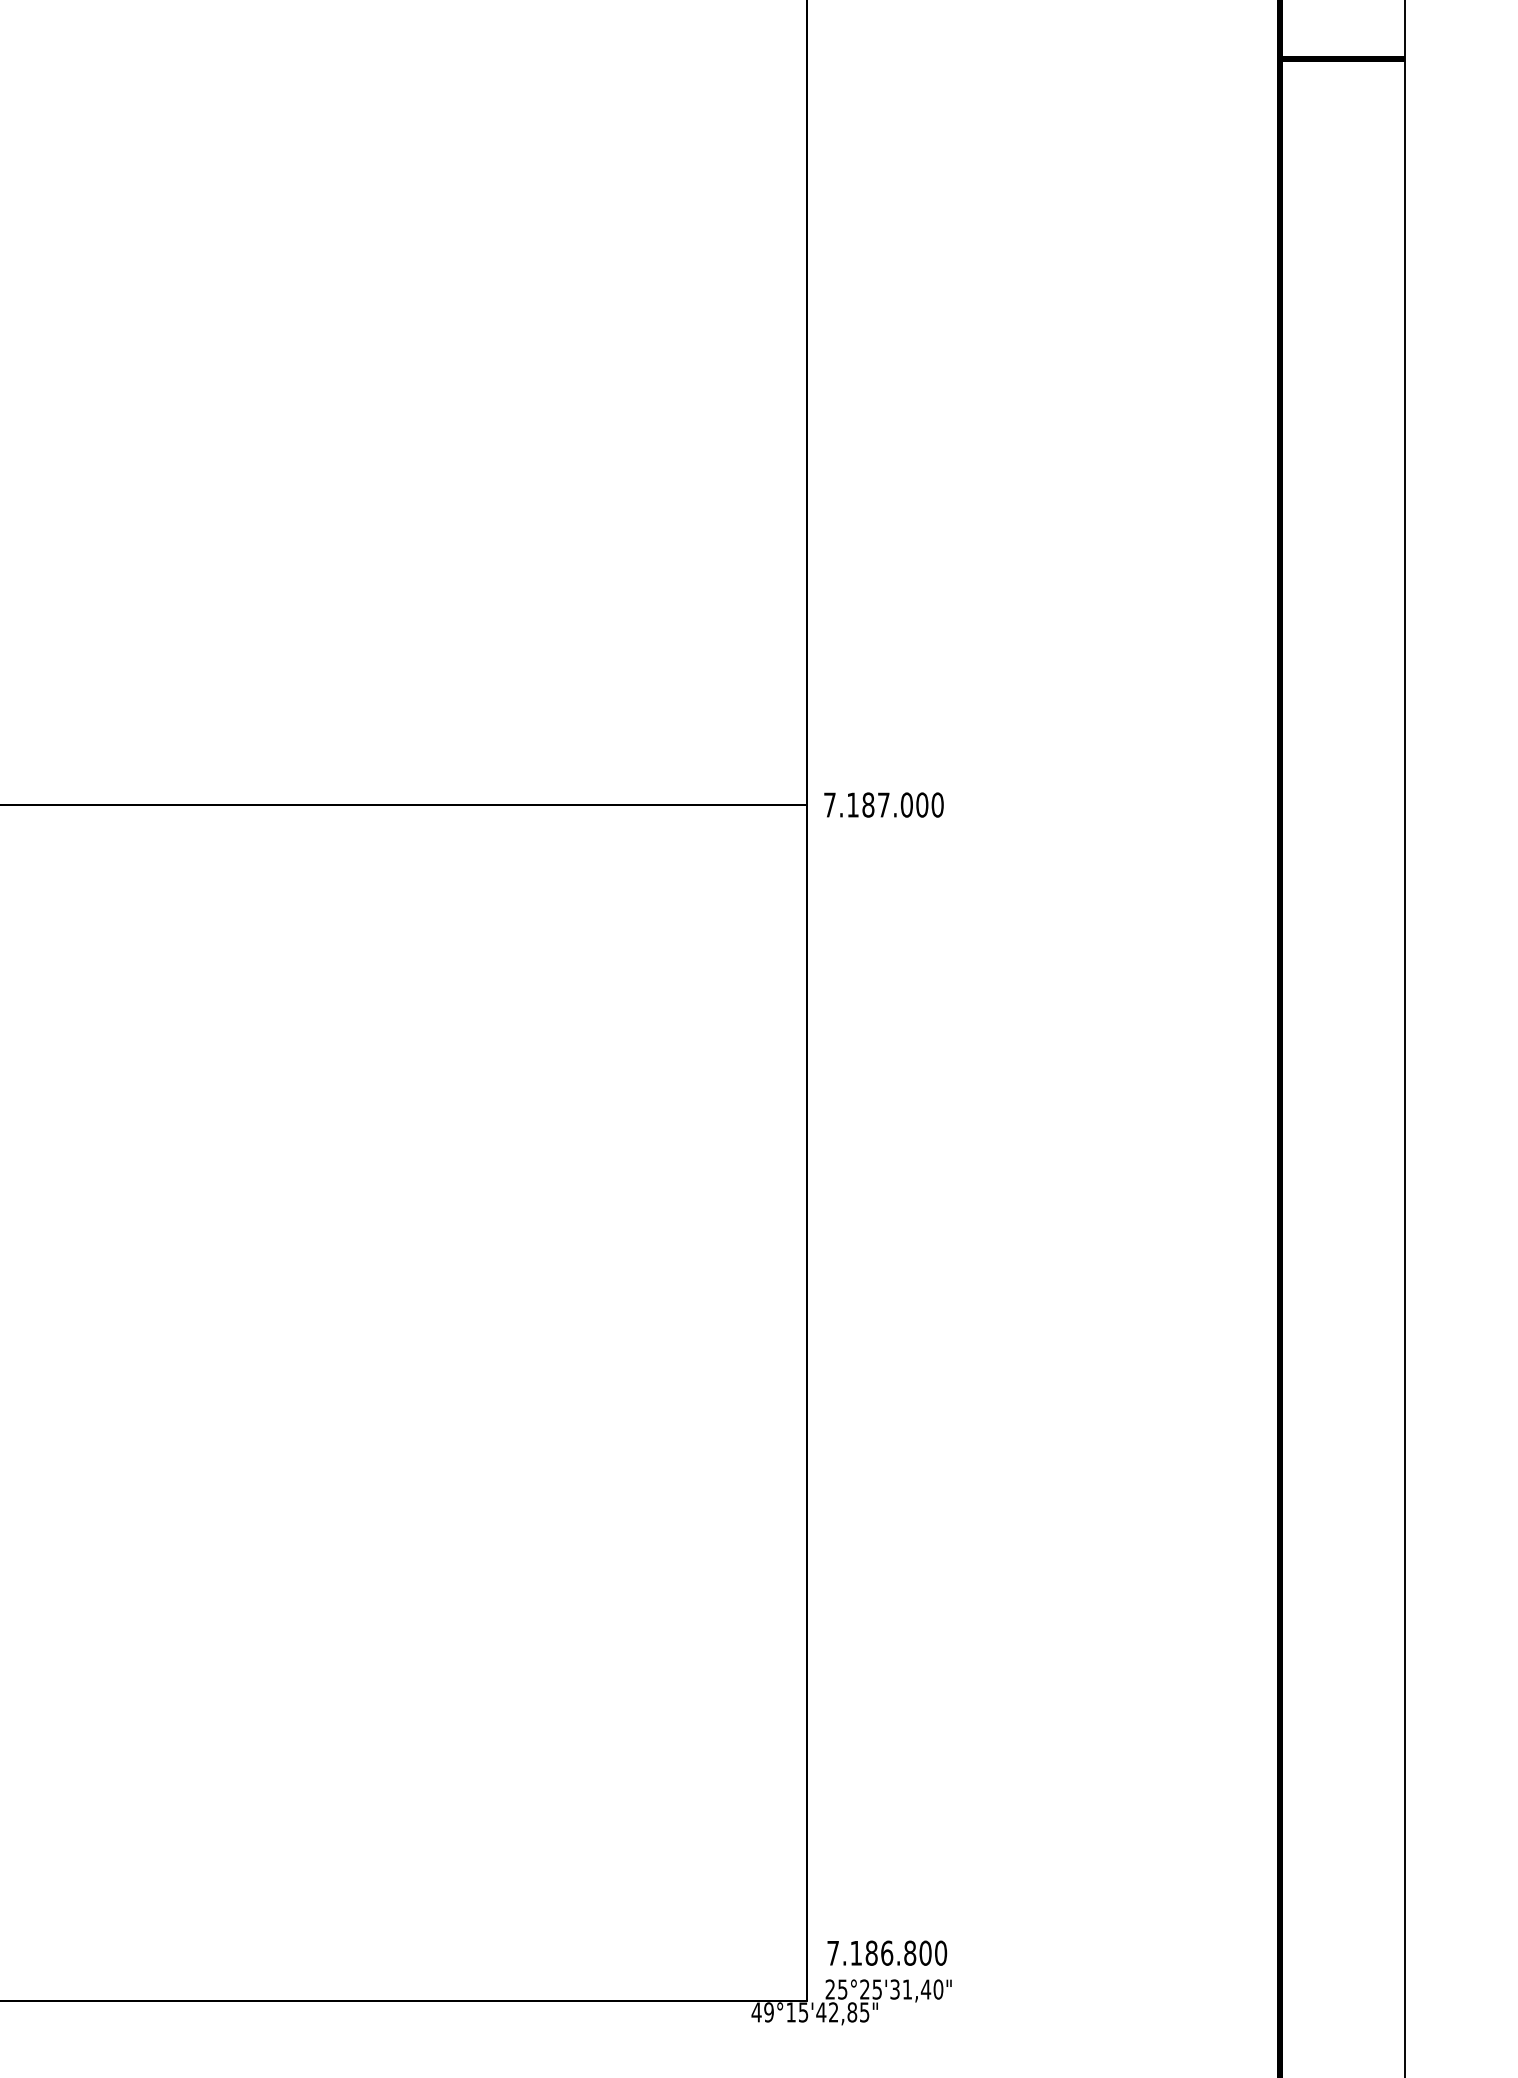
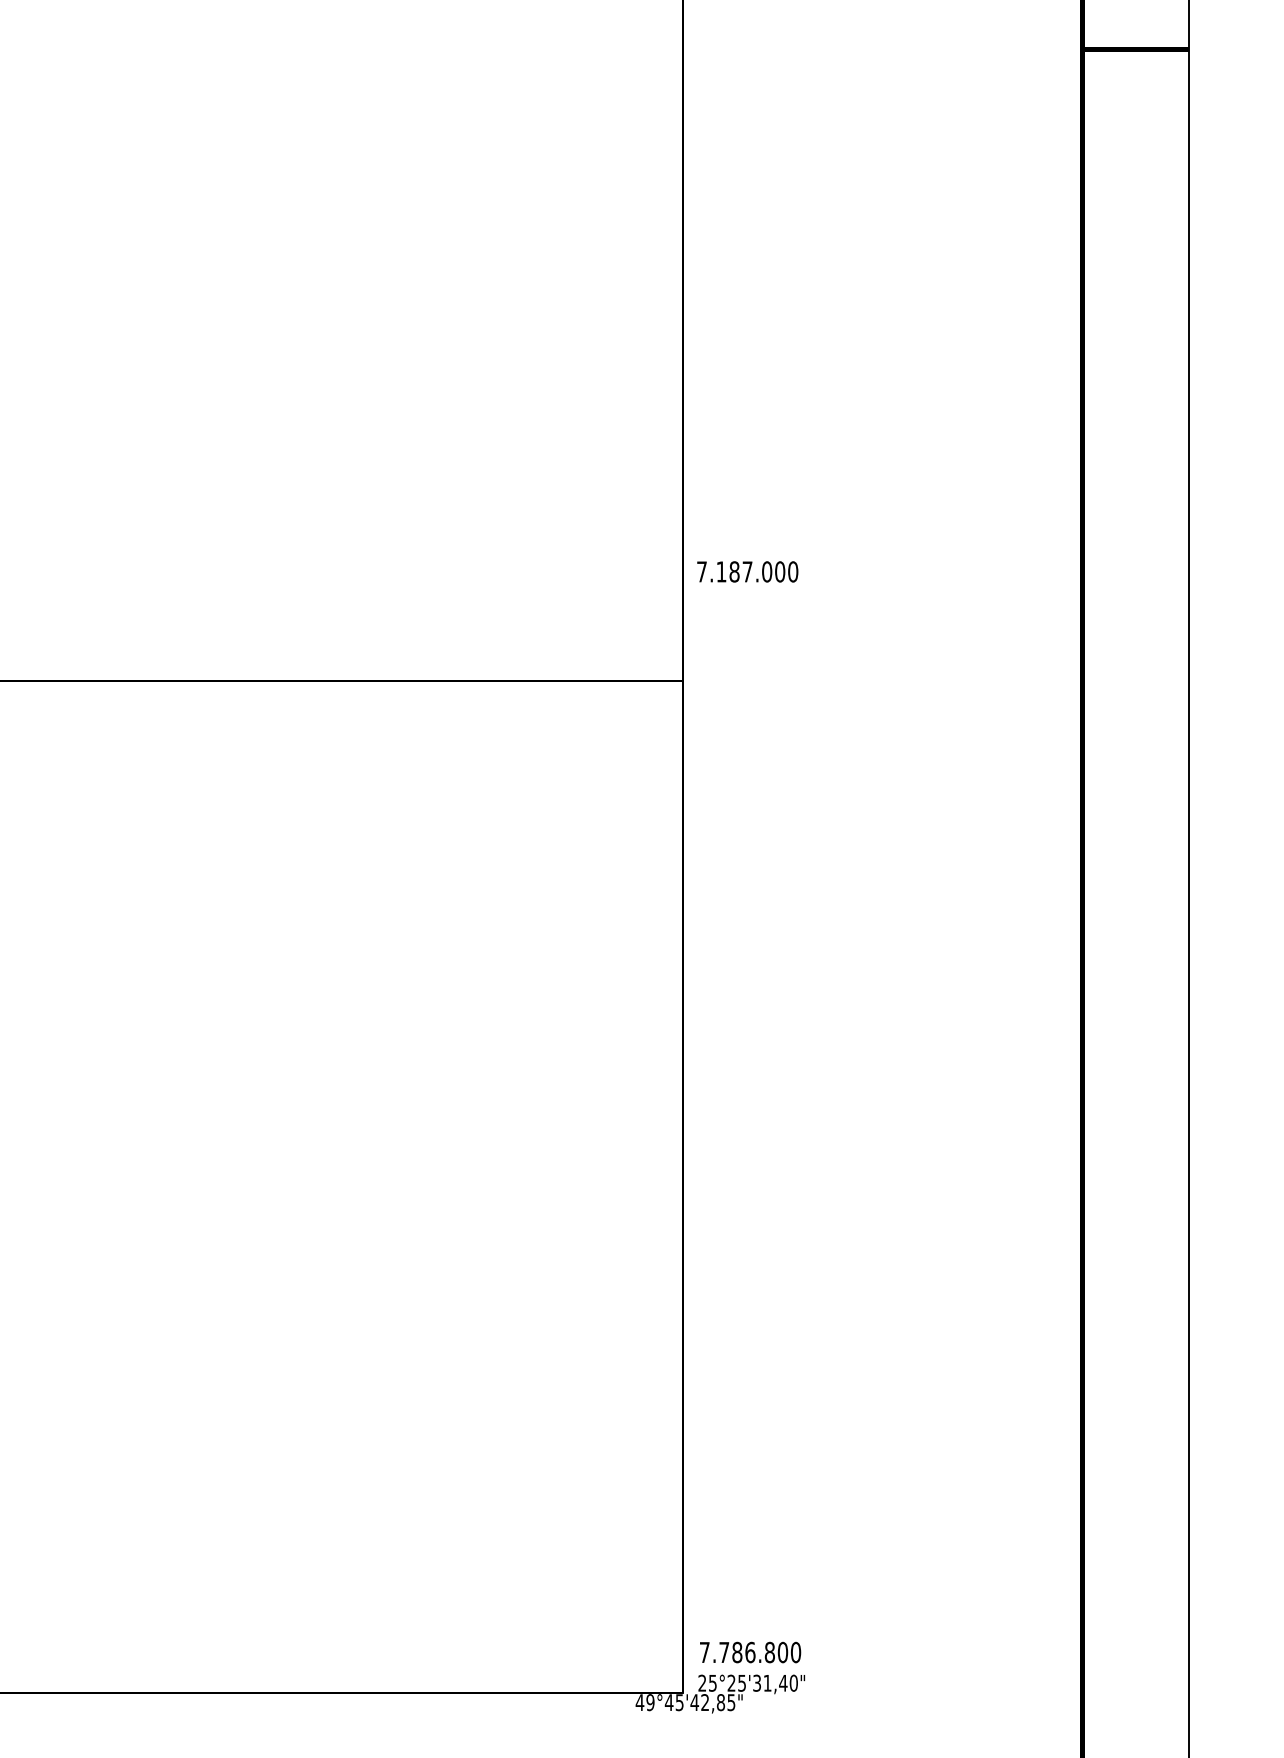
text: (883, 804) -> (747, 571), moved
text: (855, 1953) -> (723, 1652), 7.186.800 -> 7.786.800
text: (791, 2012) -> (669, 1702), 49°15'42,85" -> 49°45'42,85"

